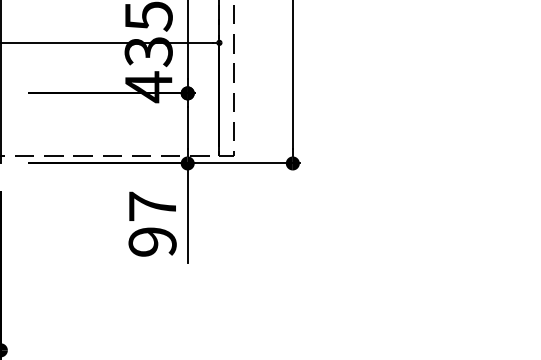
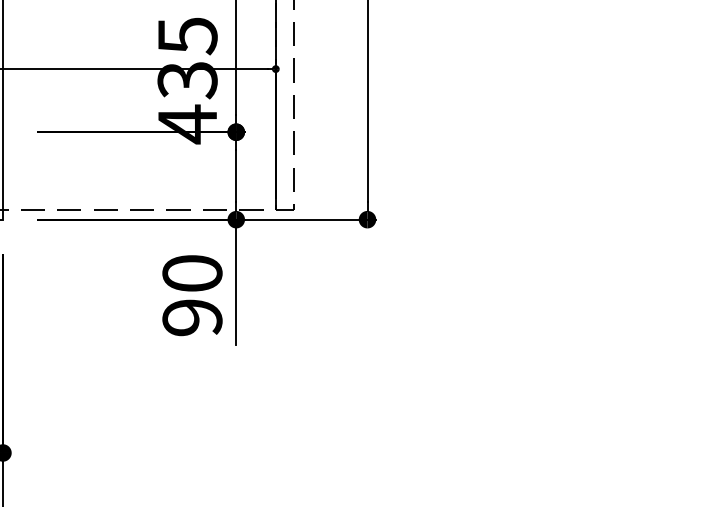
text: (152, 206) -> (192, 273), 97 -> 90

